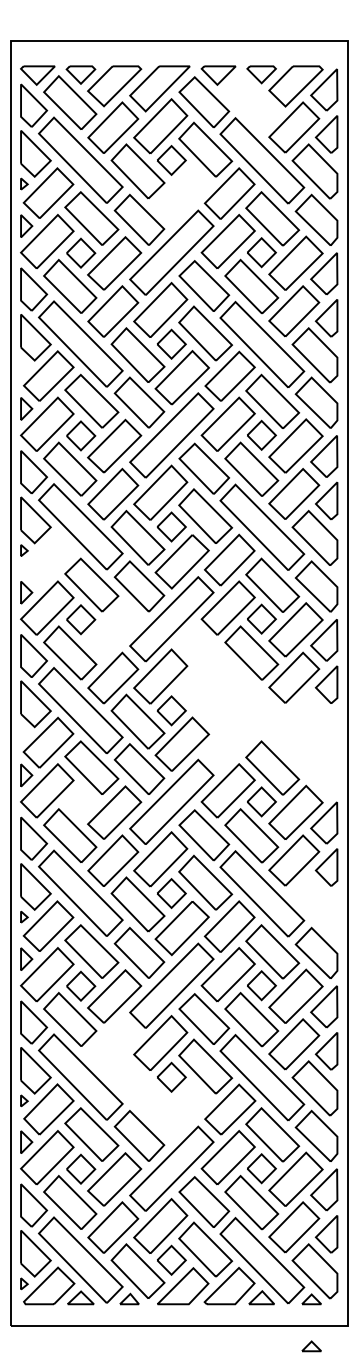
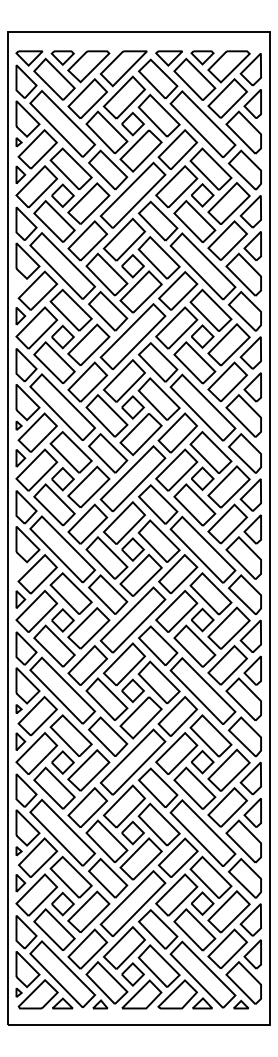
part: (251, 102) -> (194, 79), added
part: (181, 195) -> (140, 151), added
part: (48, 559) -> (37, 432), added
part: (114, 629) -> (88, 486), added
part: (258, 710) -> (200, 549), added
part: (81, 802) -> (63, 620), added
part: (314, 904) -> (243, 699), added
part: (148, 1078) -> (115, 833), added
part: (311, 1346) -> (241, 1041), removed

